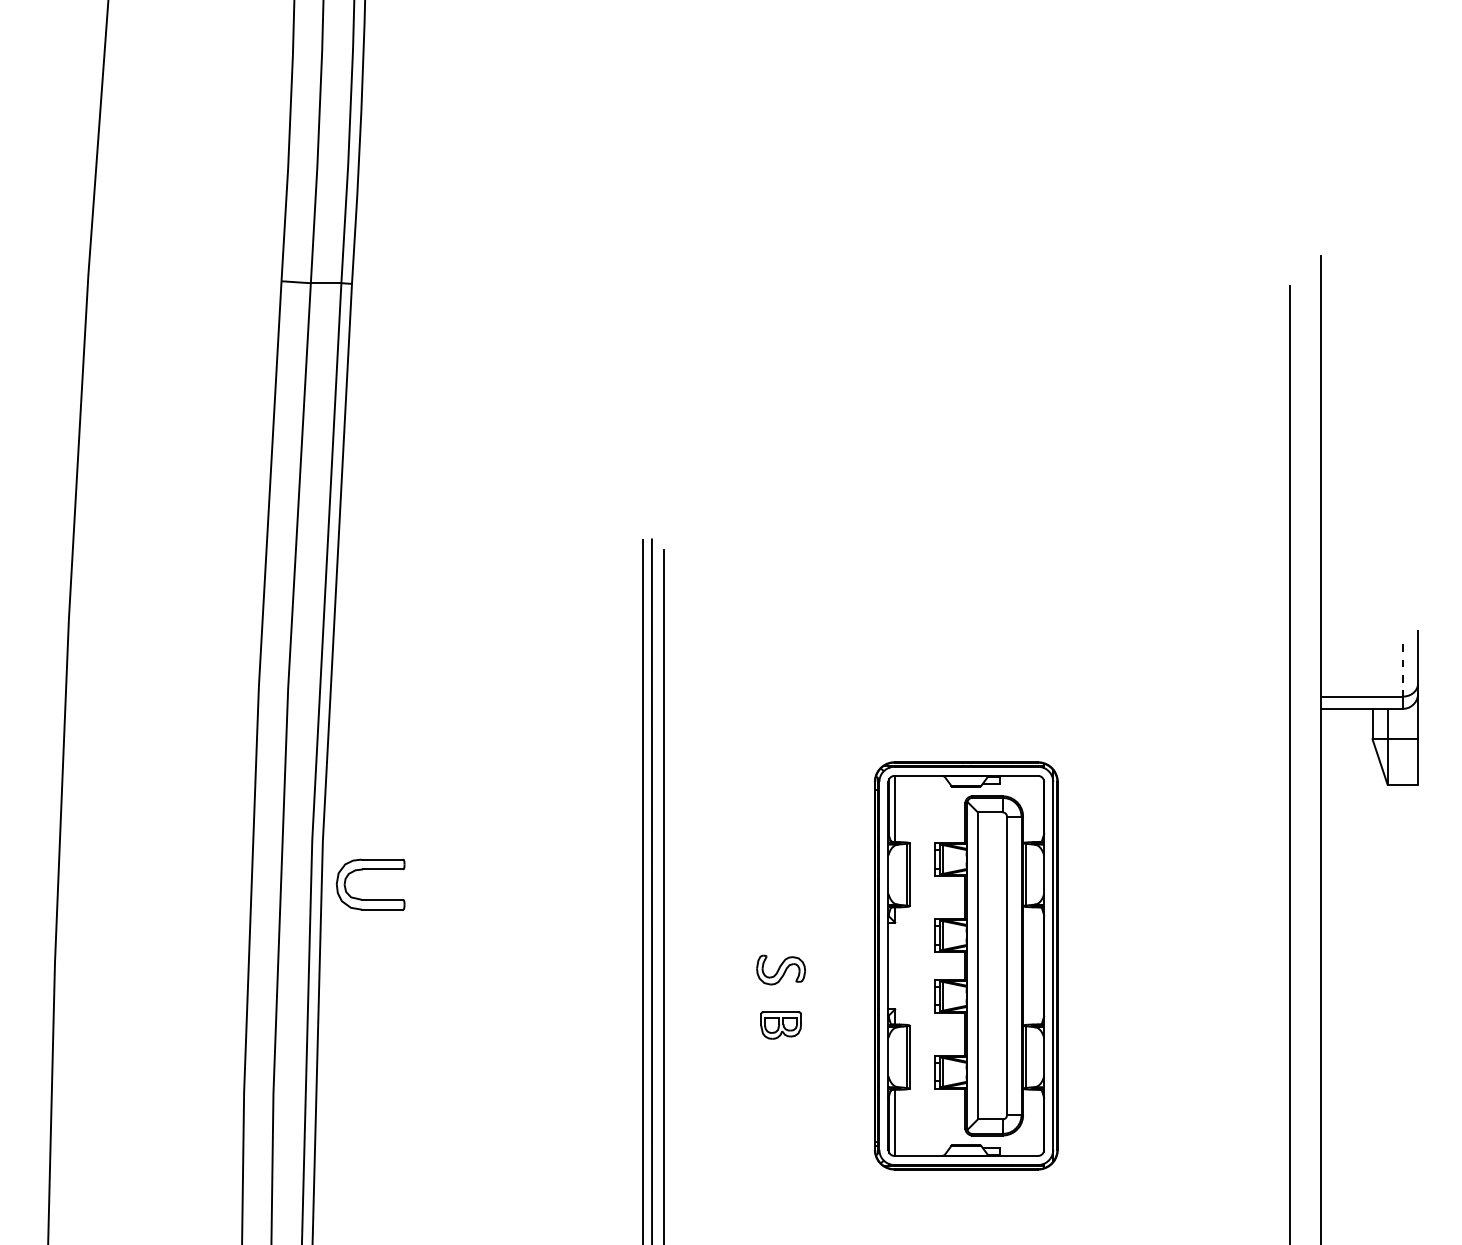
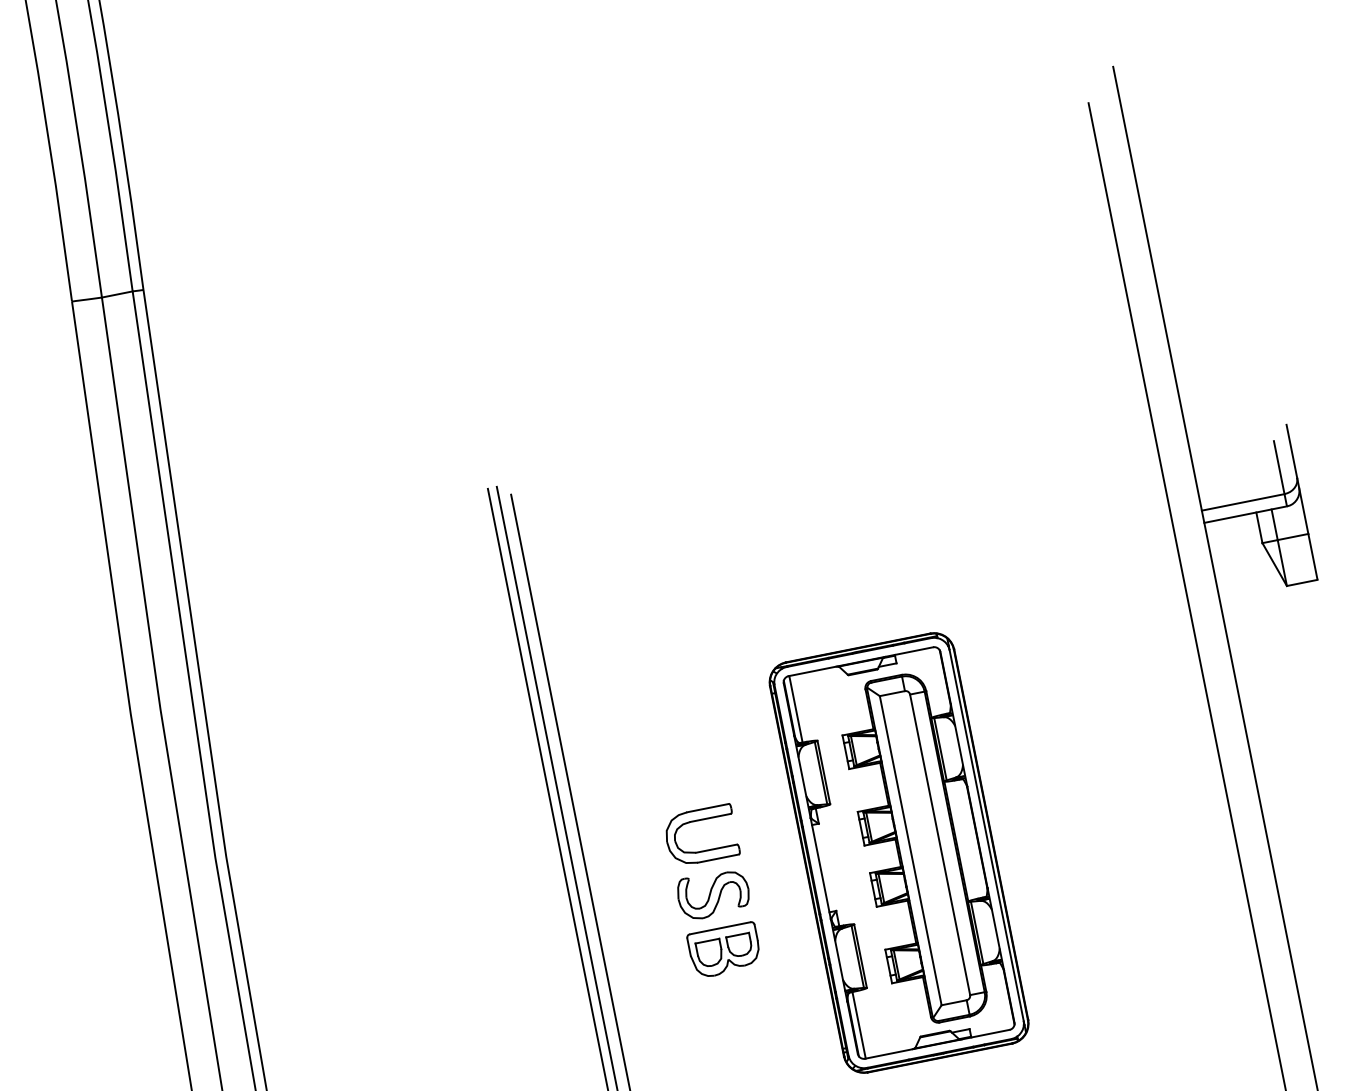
line: (1402, 670) -> (1278, 467), dashed -> solid
part: (370, 869) -> (698, 820), moved
part: (780, 969) -> (712, 893), size x1.43
part: (780, 1025) -> (724, 950), size x1.67

